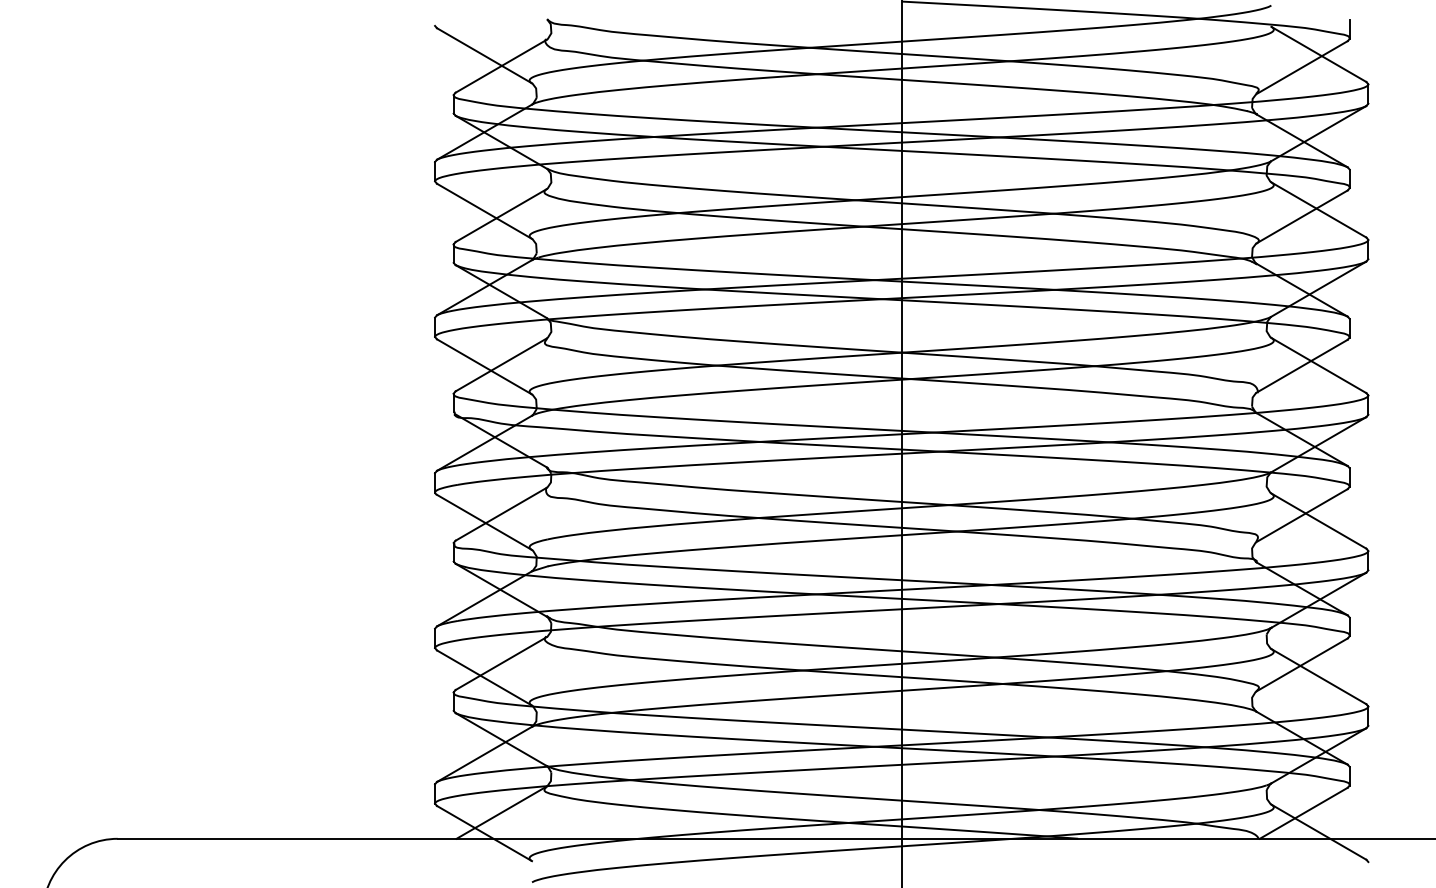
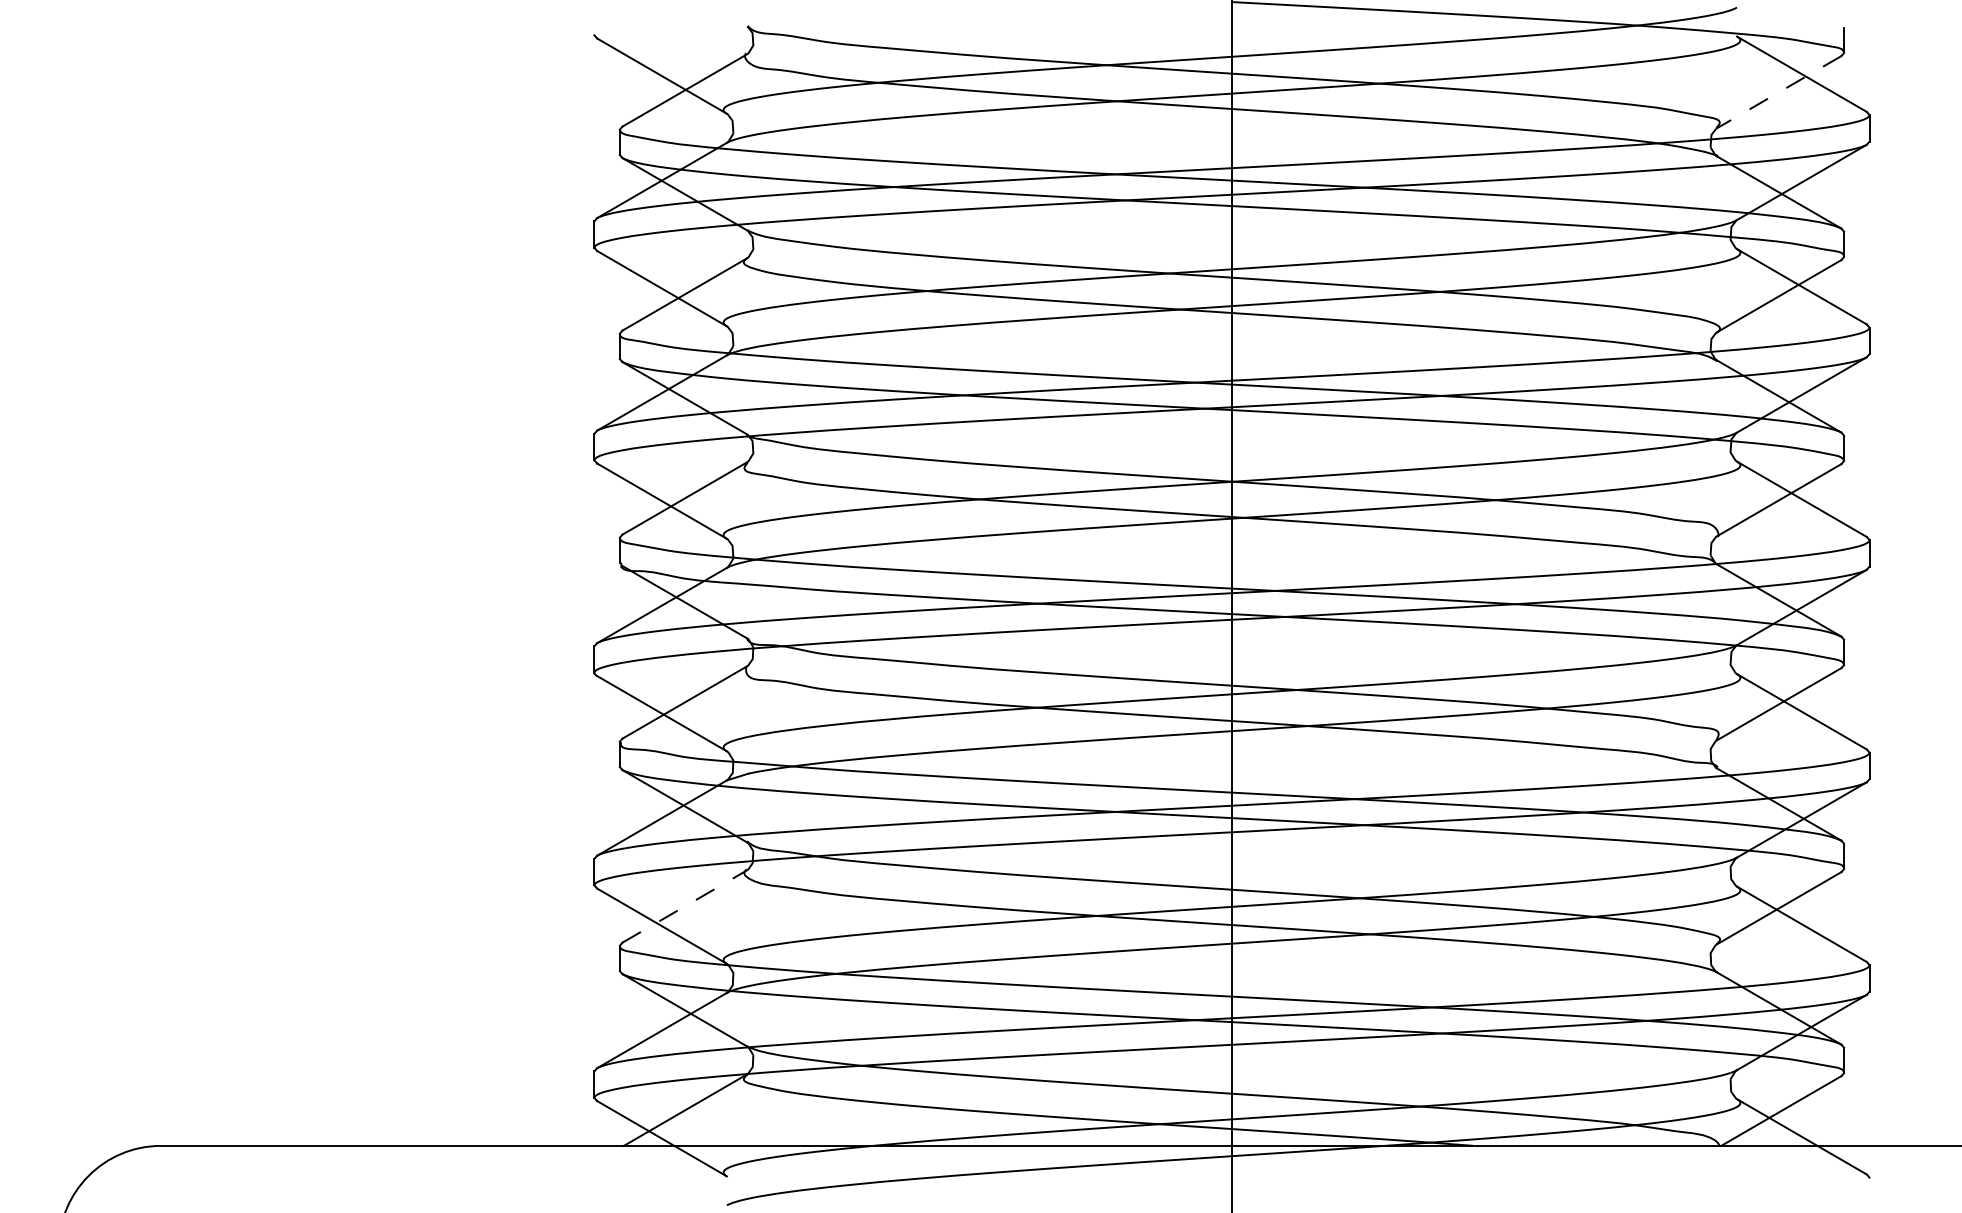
line: (1302, 67) -> (1779, 92), solid -> dashed
line: (501, 663) -> (685, 906), solid -> dashed

